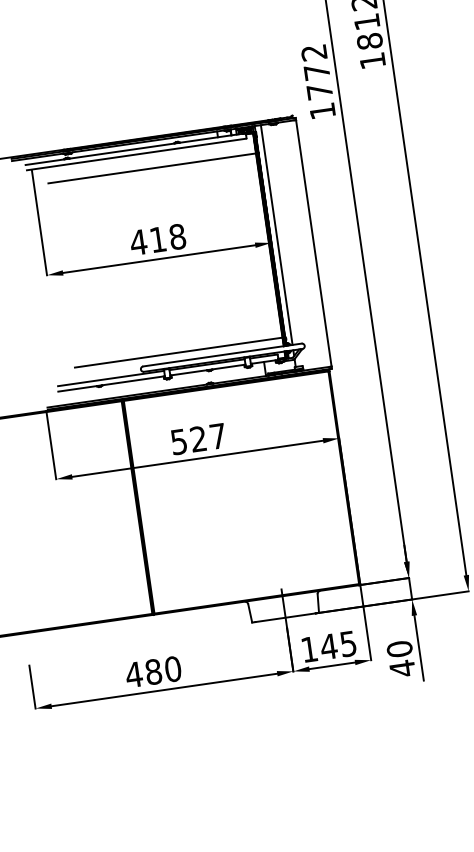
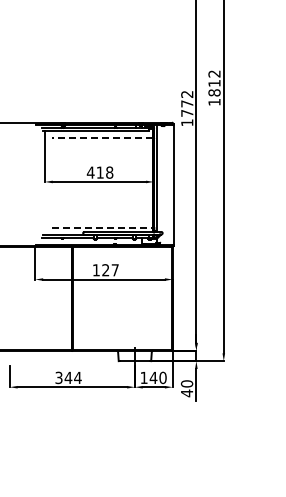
line: (150, 168) -> (101, 138), solid -> dashed
line: (179, 352) -> (102, 227), solid -> dashed
text: (177, 442) -> (95, 270), 527 -> 127
text: (347, 643) -> (162, 377), 145 -> 140
text: (153, 671) -> (68, 377), 480 -> 344

